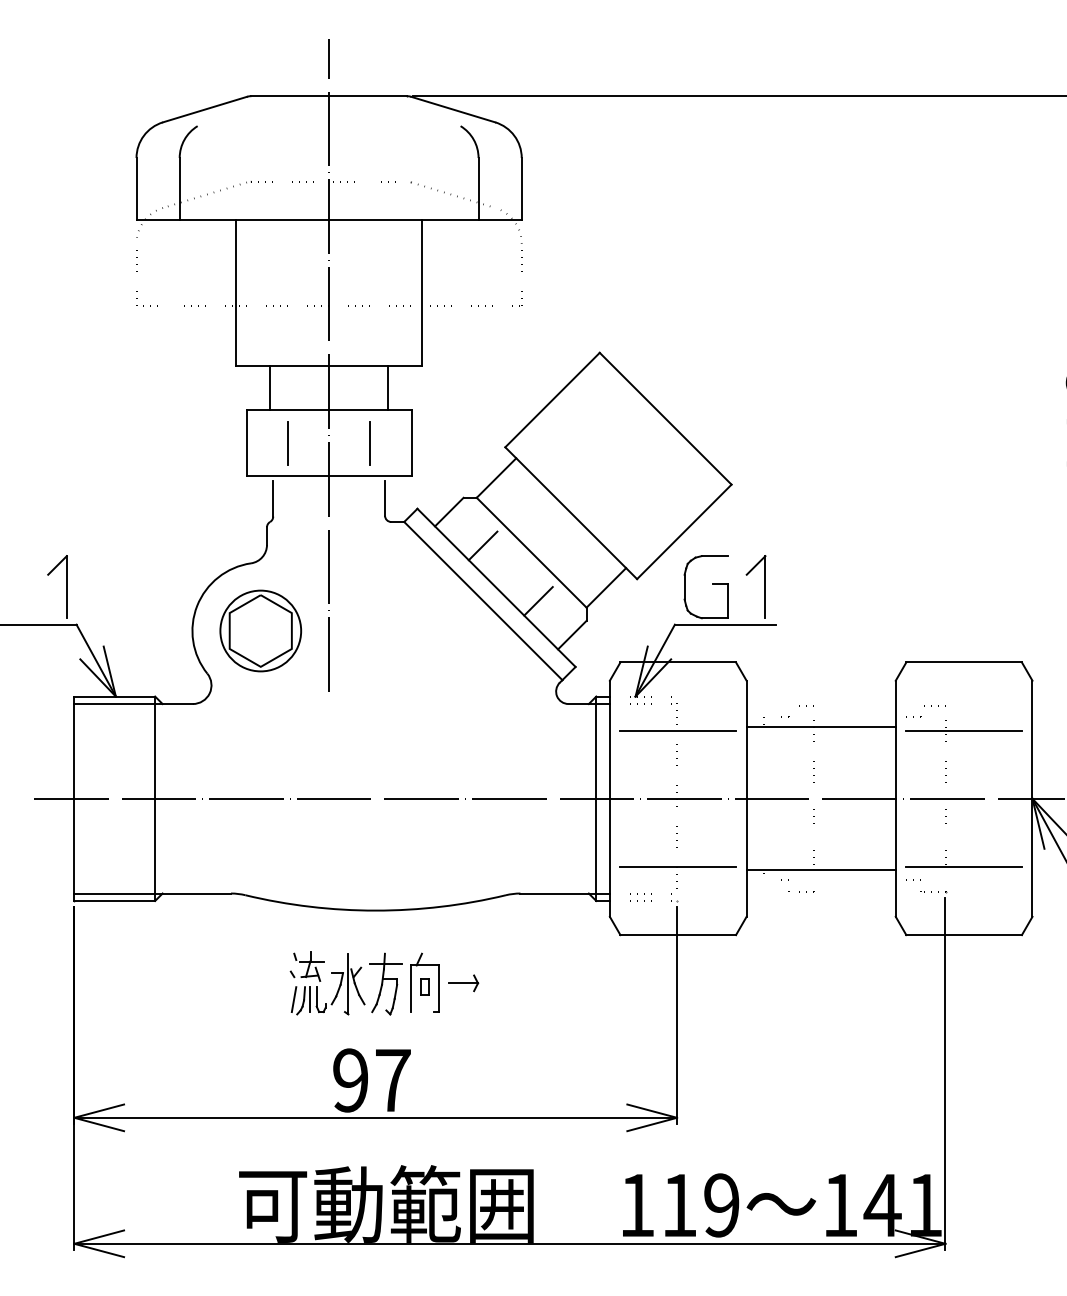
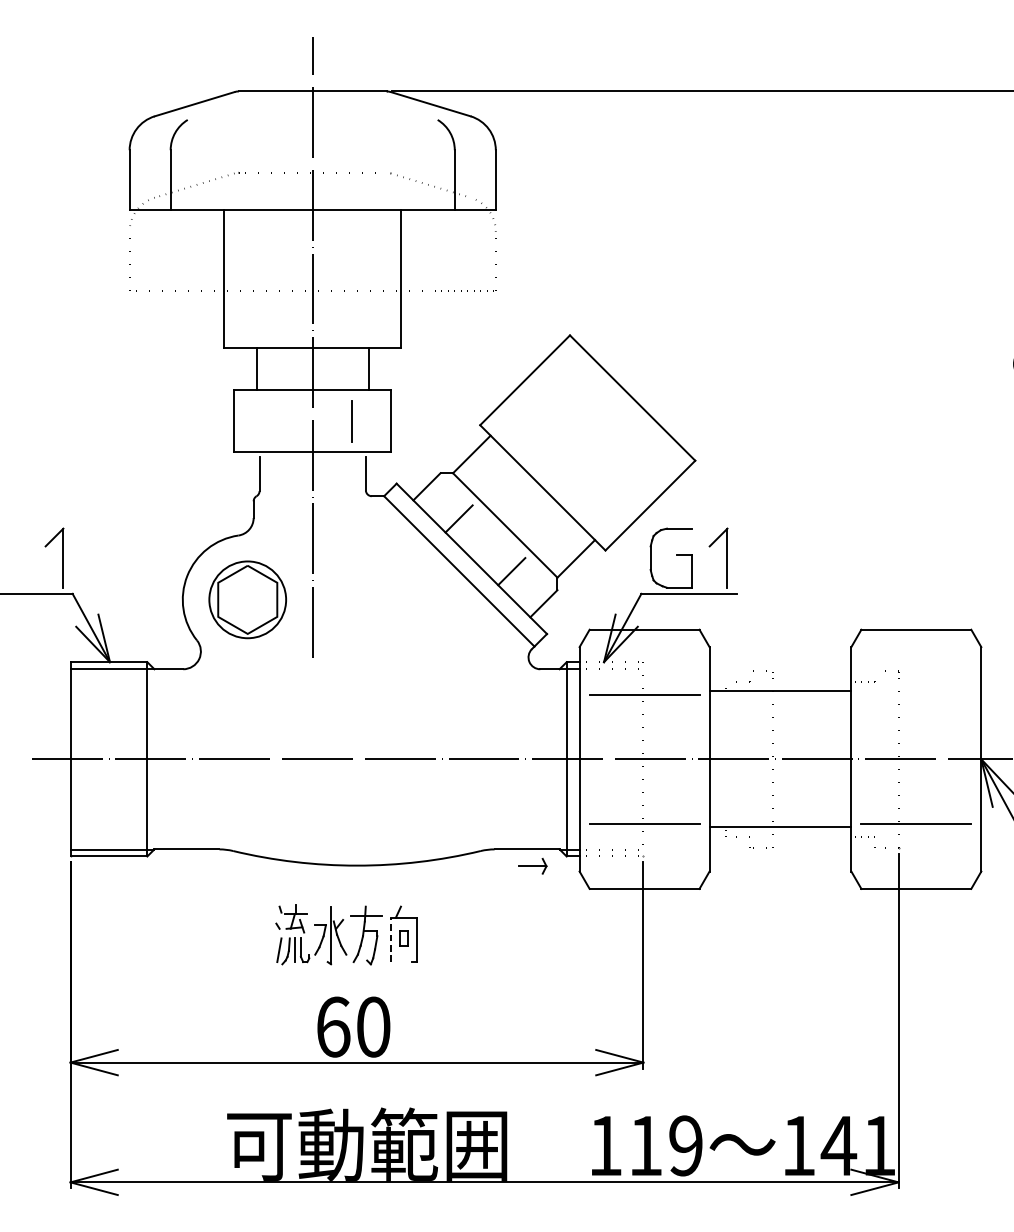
line: (287, 443) -> (273, 421), removed
line: (963, 730) -> (915, 694), removed
part: (463, 983) -> (532, 866), moved
line: (411, 988) -> (391, 939), solid -> dashed
text: (371, 1080) -> (353, 1027), 97 -> 60

